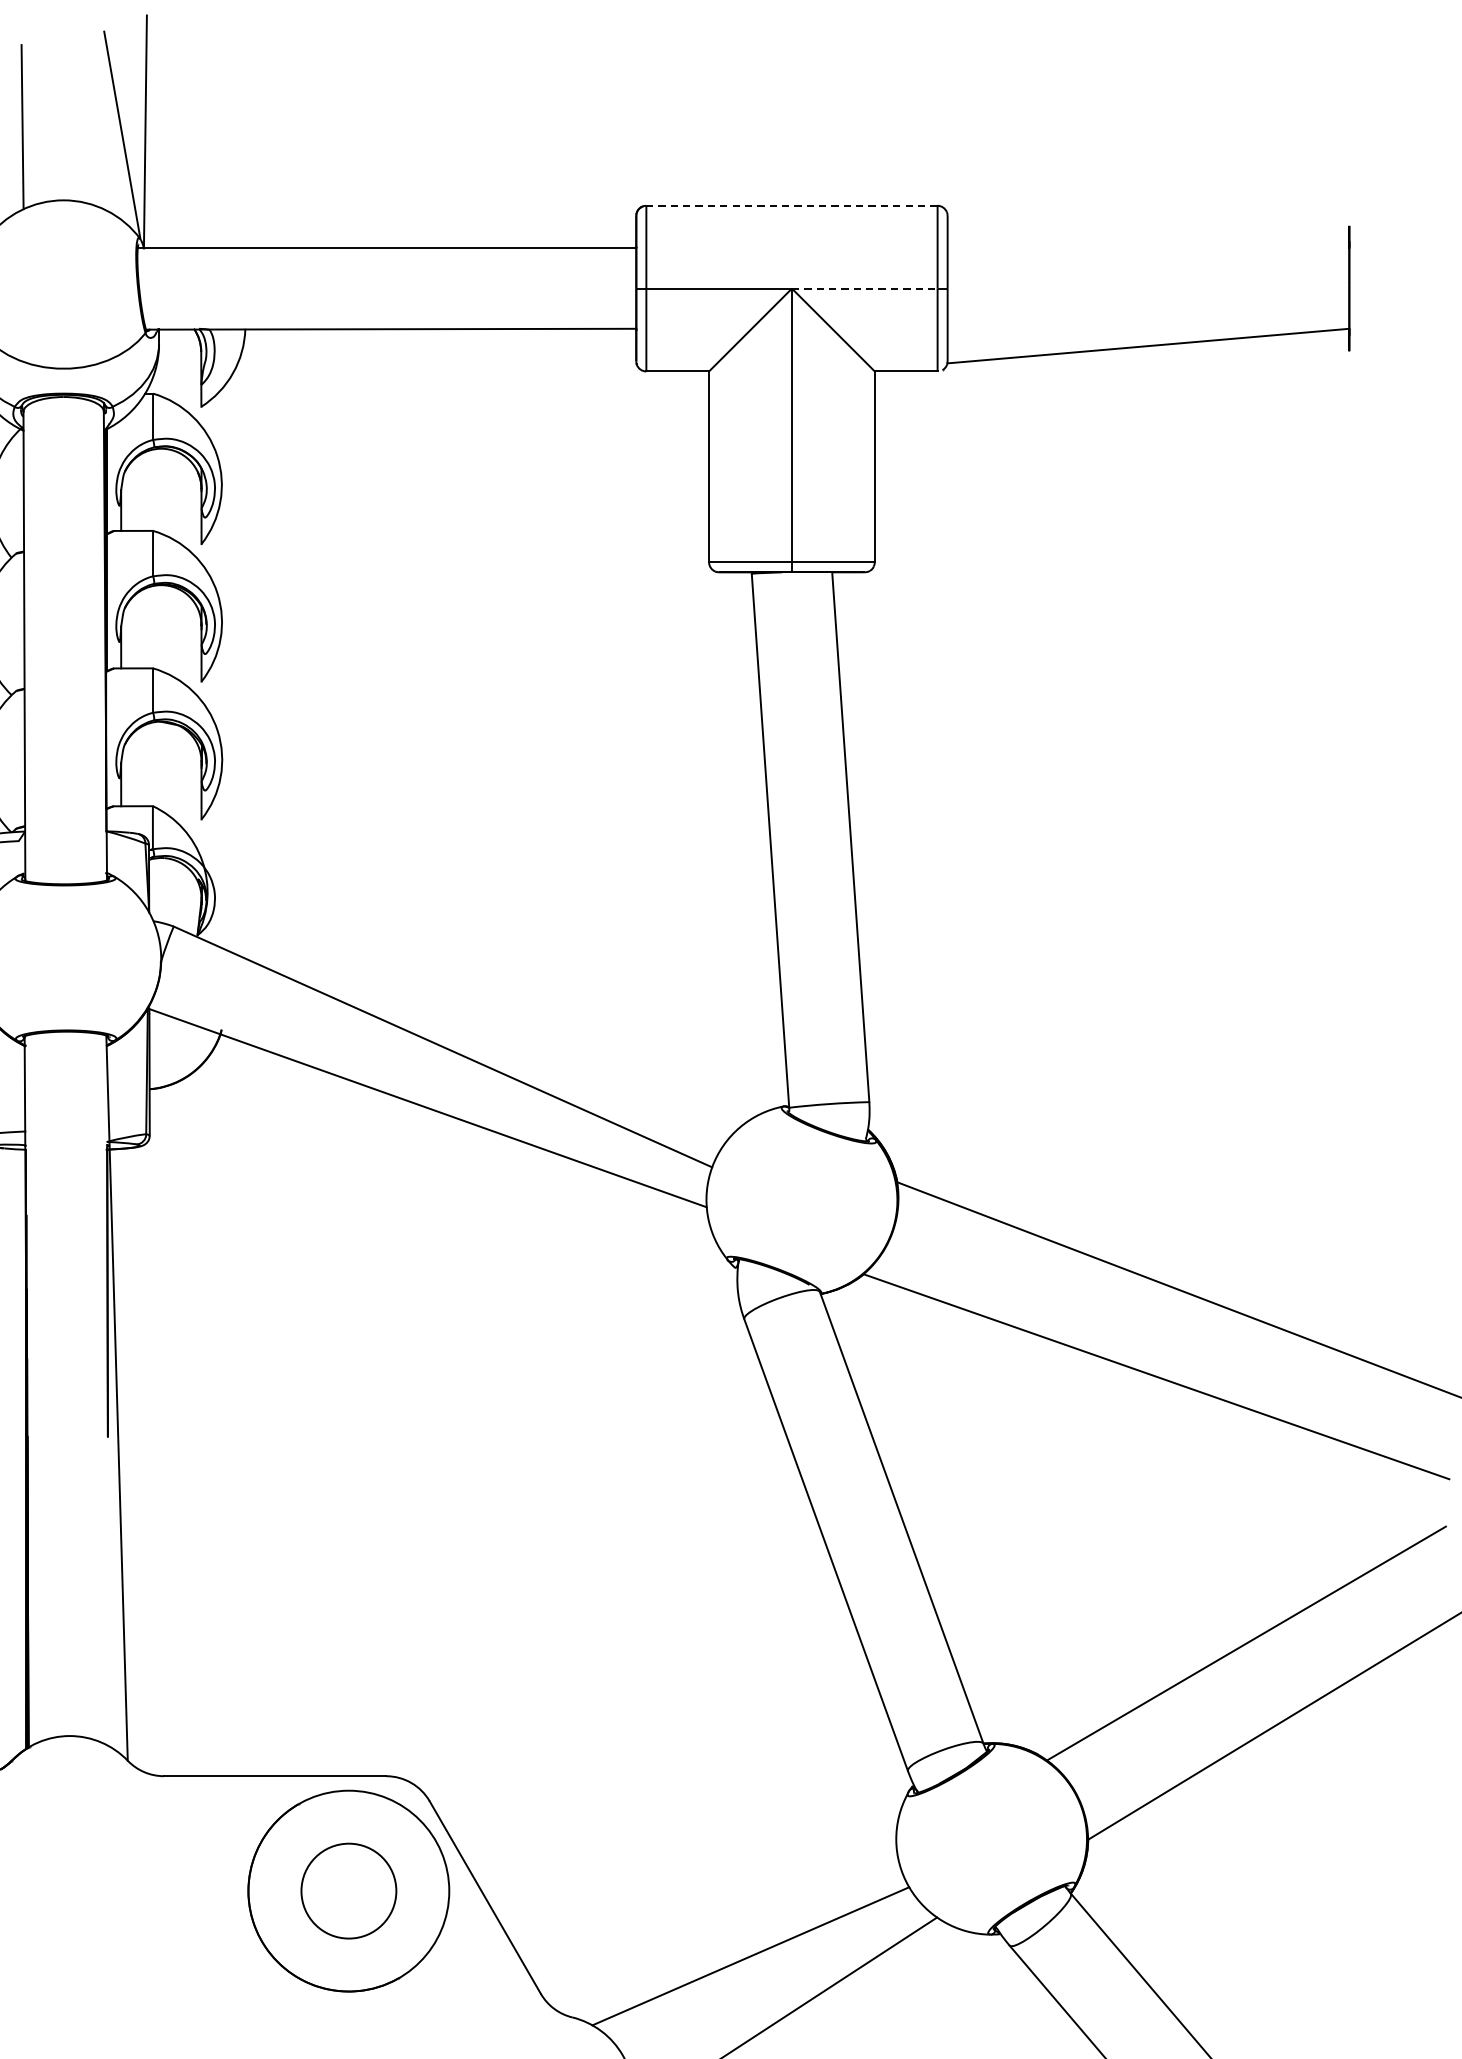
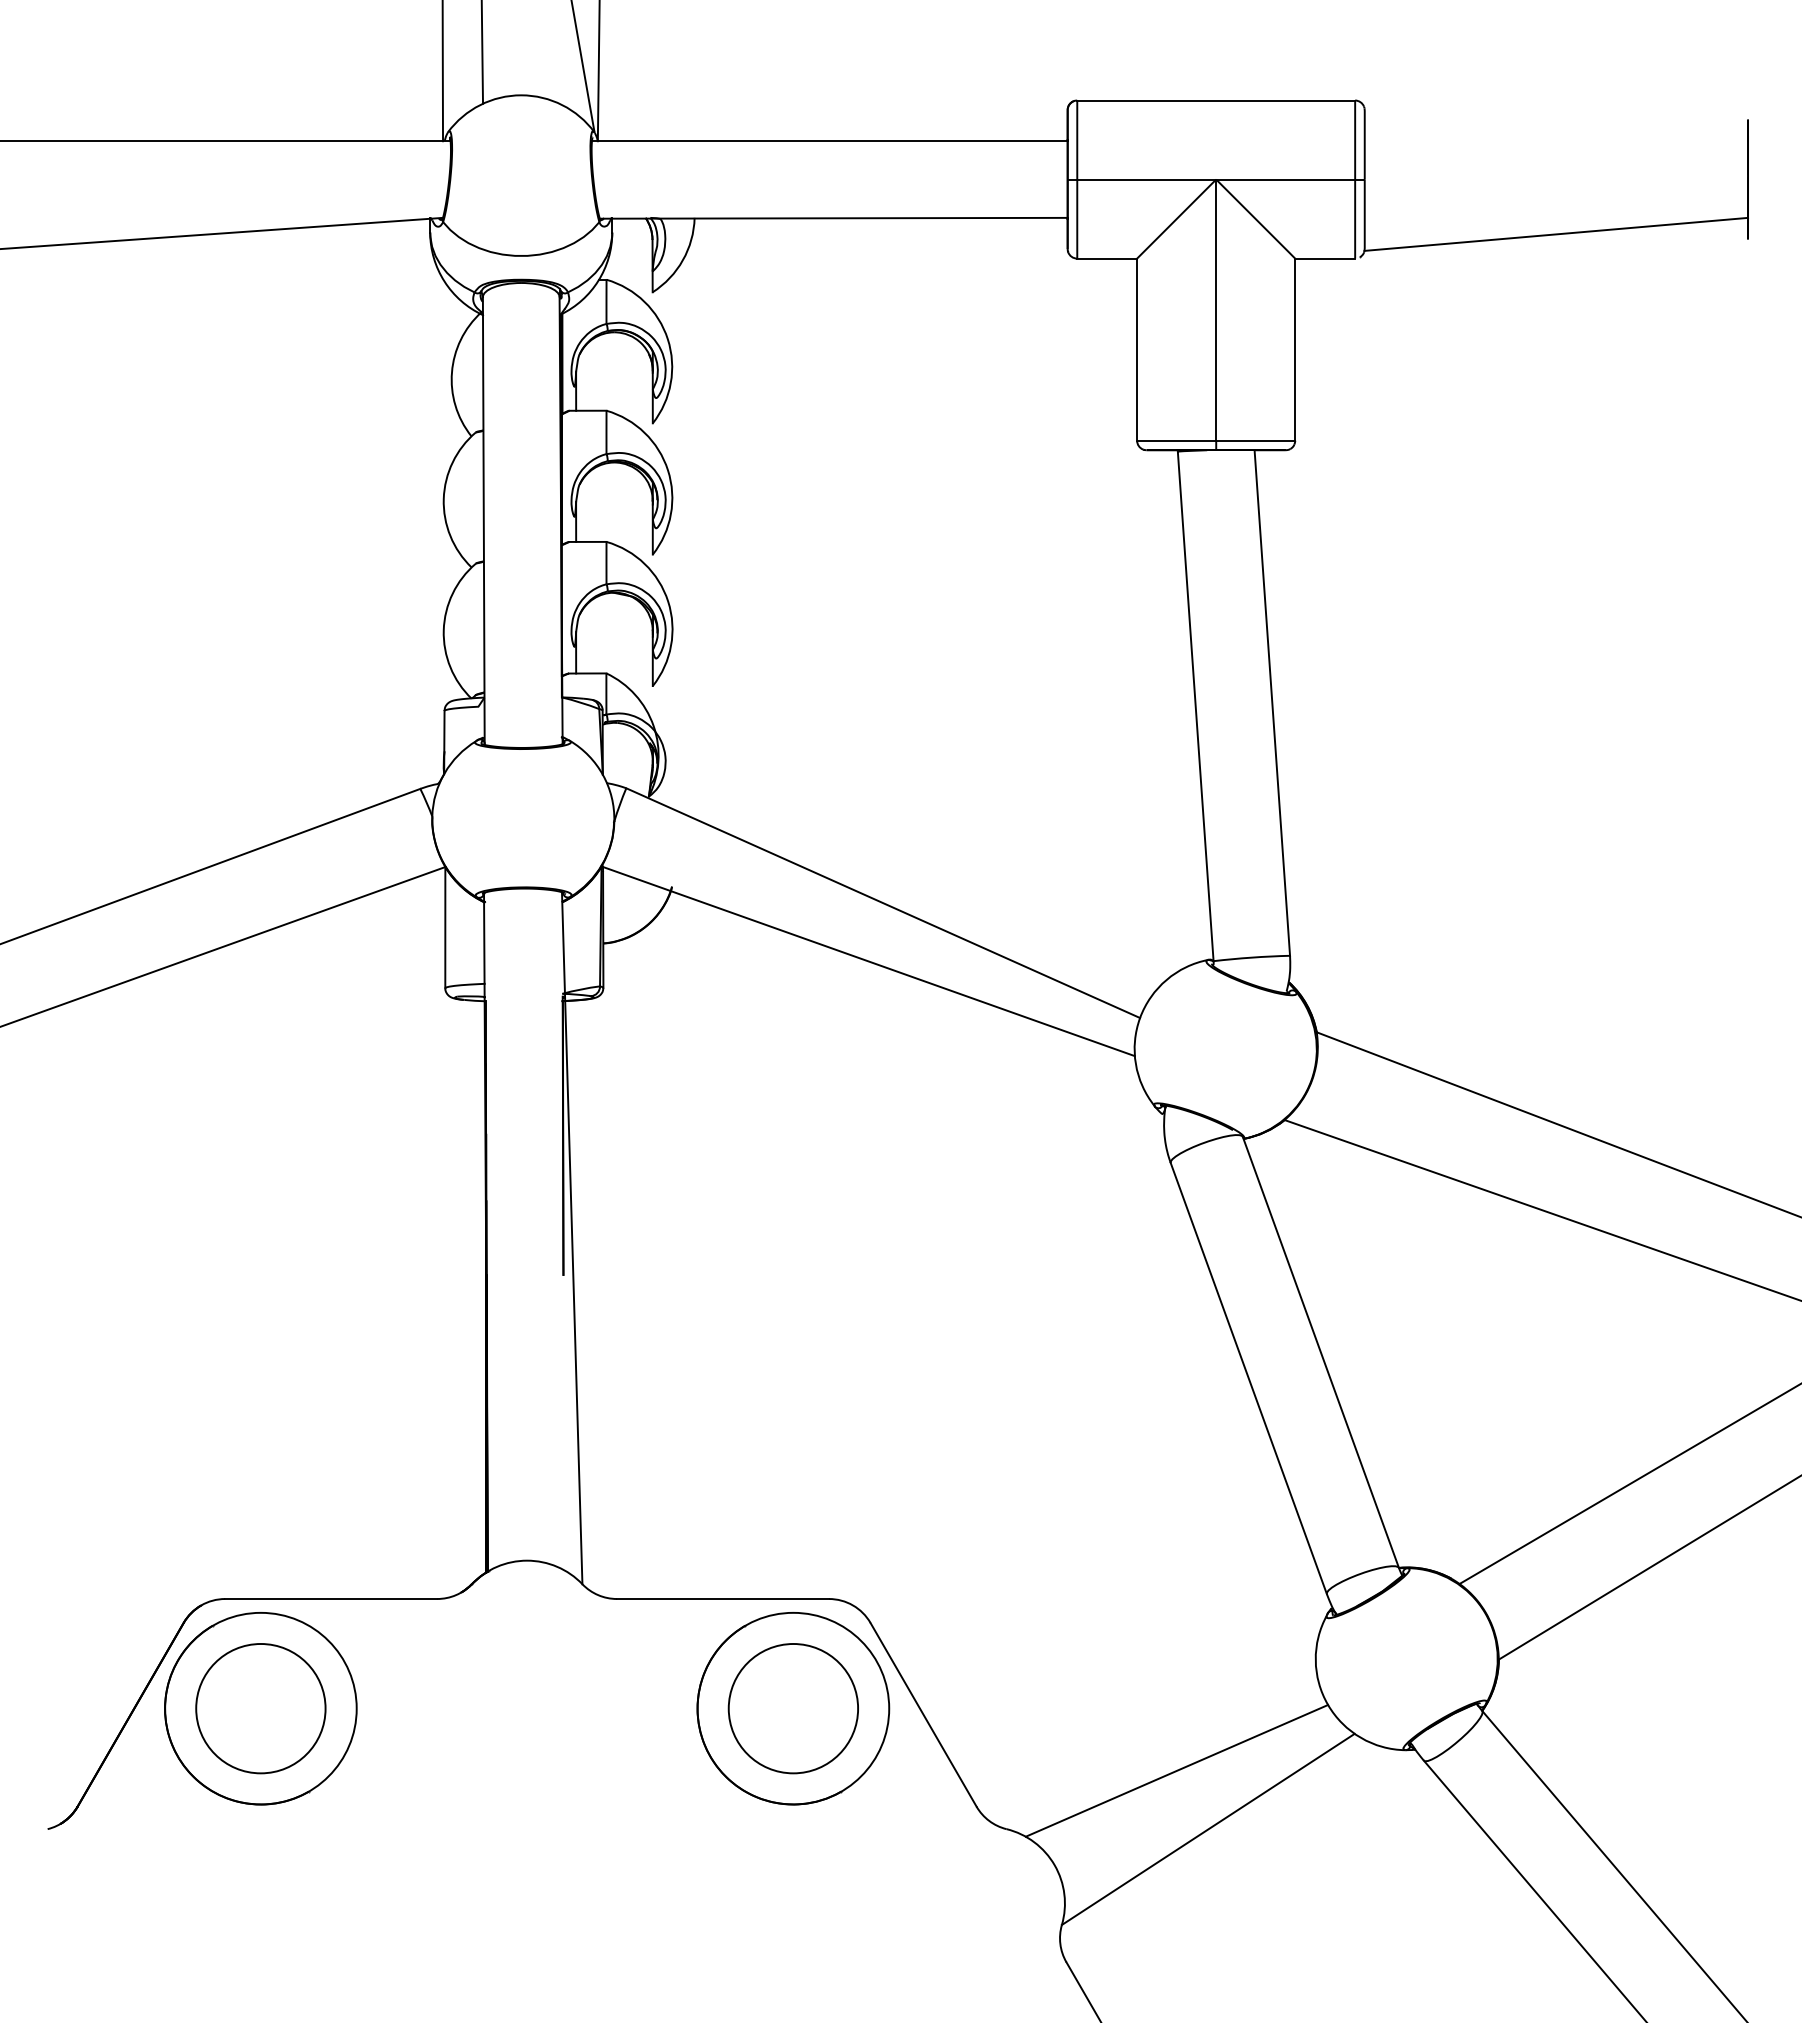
line: (792, 205) -> (1216, 100), dashed -> solid
line: (865, 288) -> (1286, 179), dashed -> solid
circle: (348, 1890) -> (793, 1708), size x1.43

